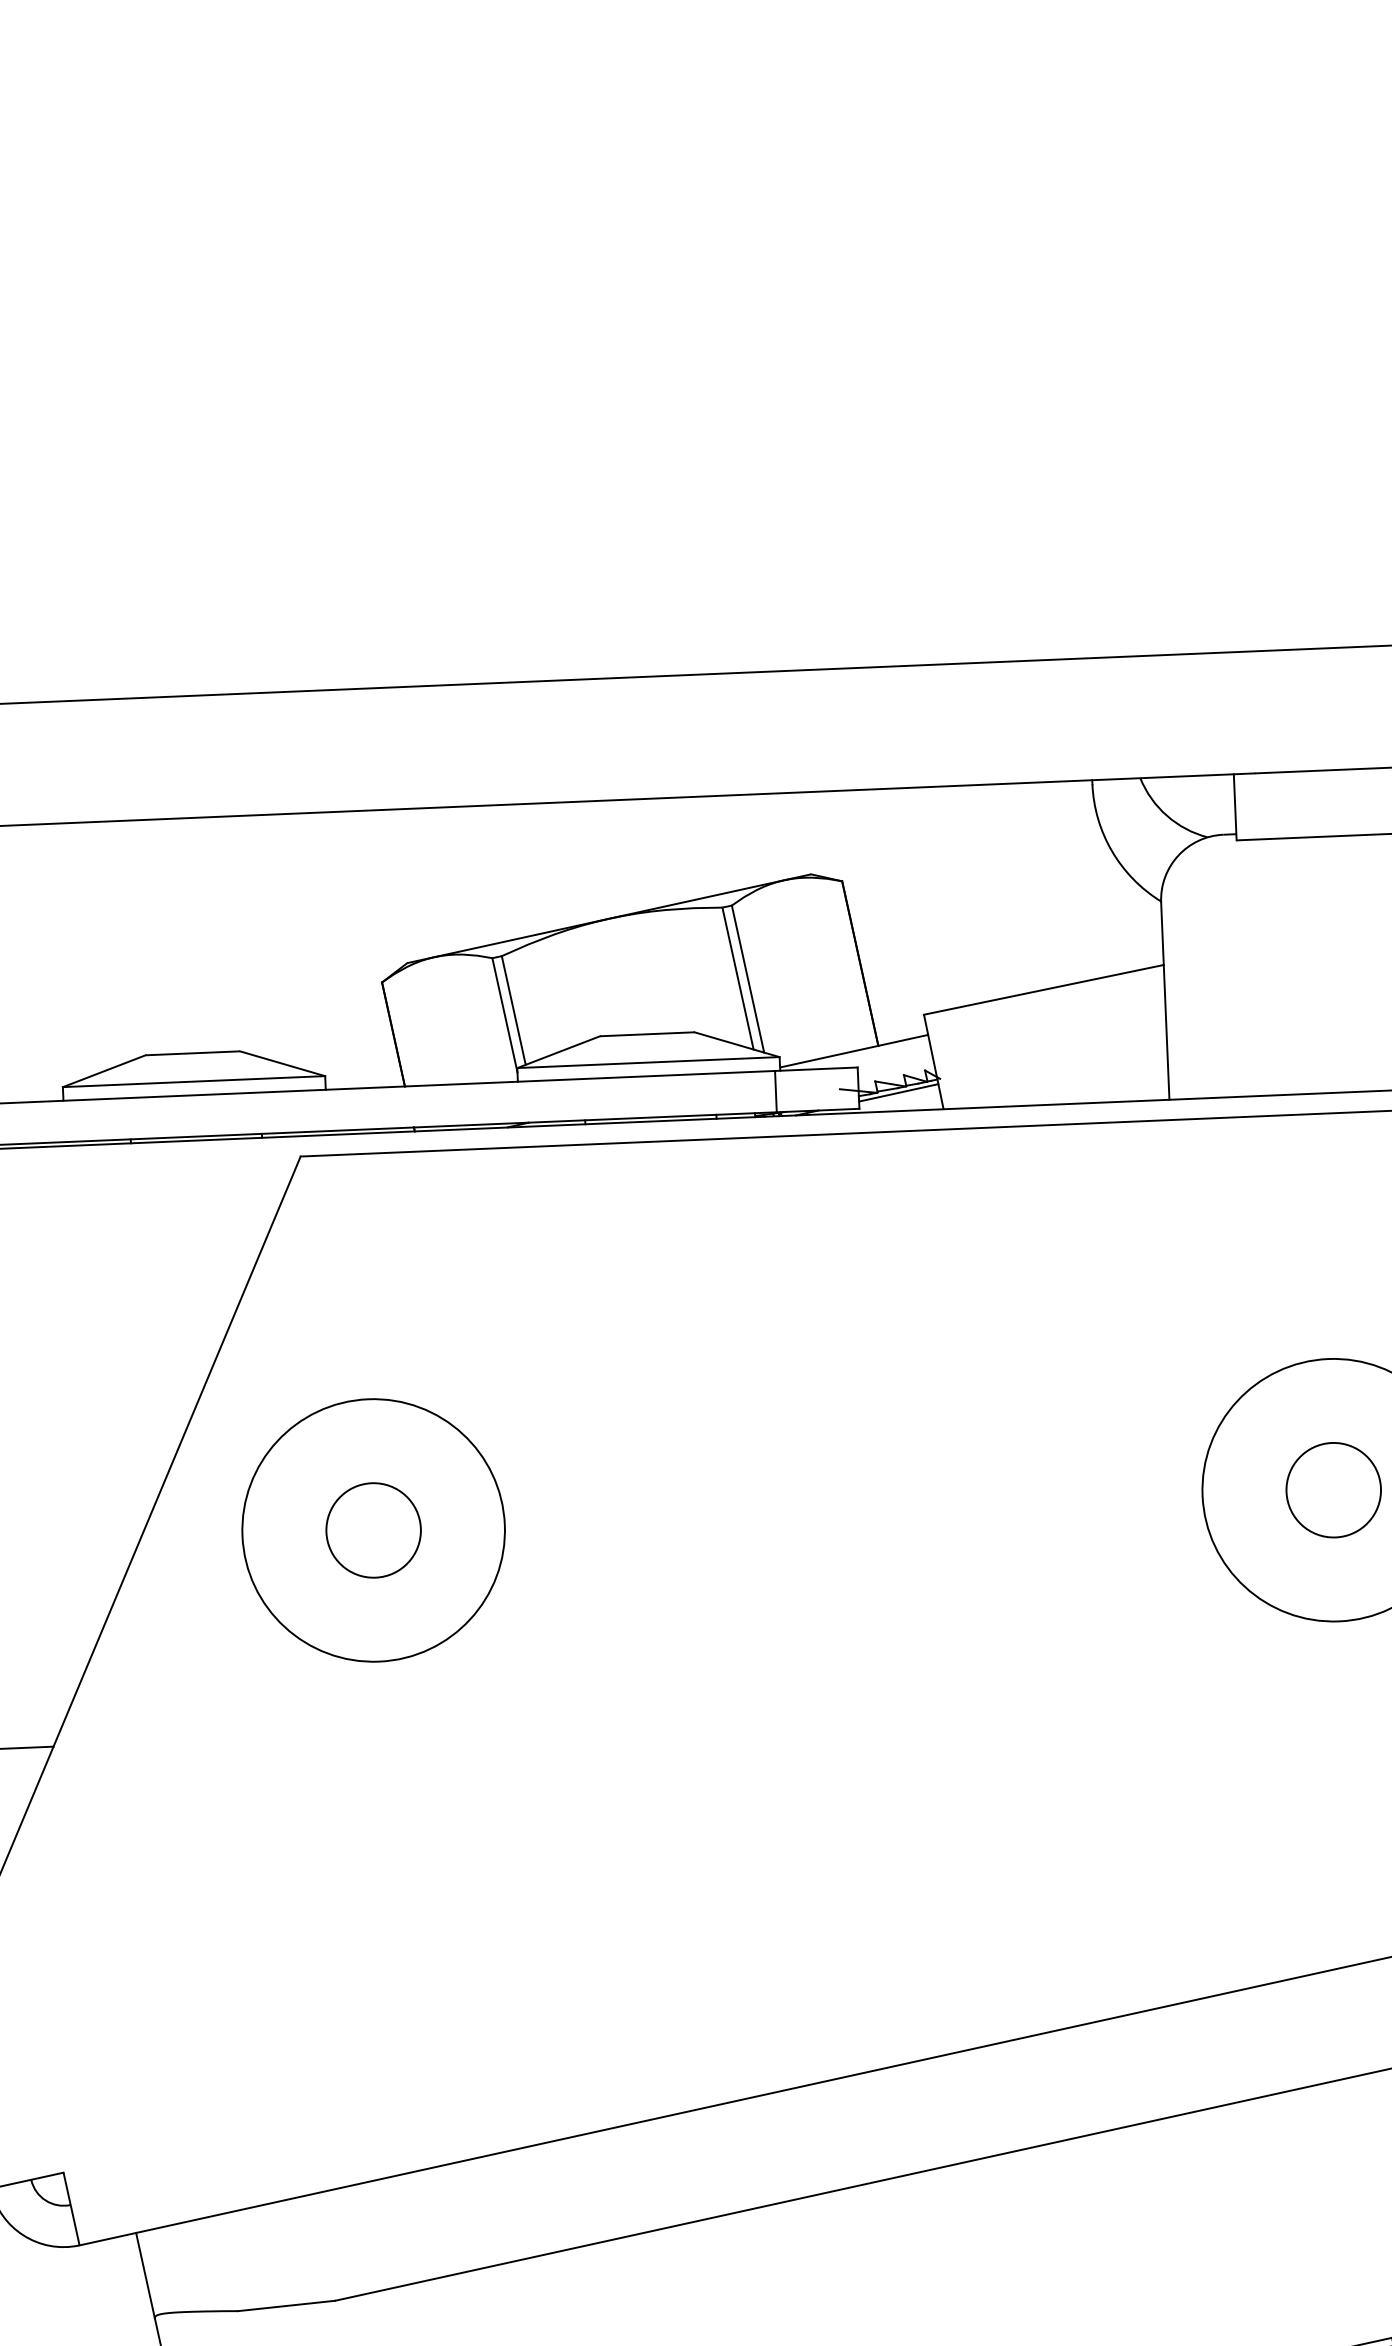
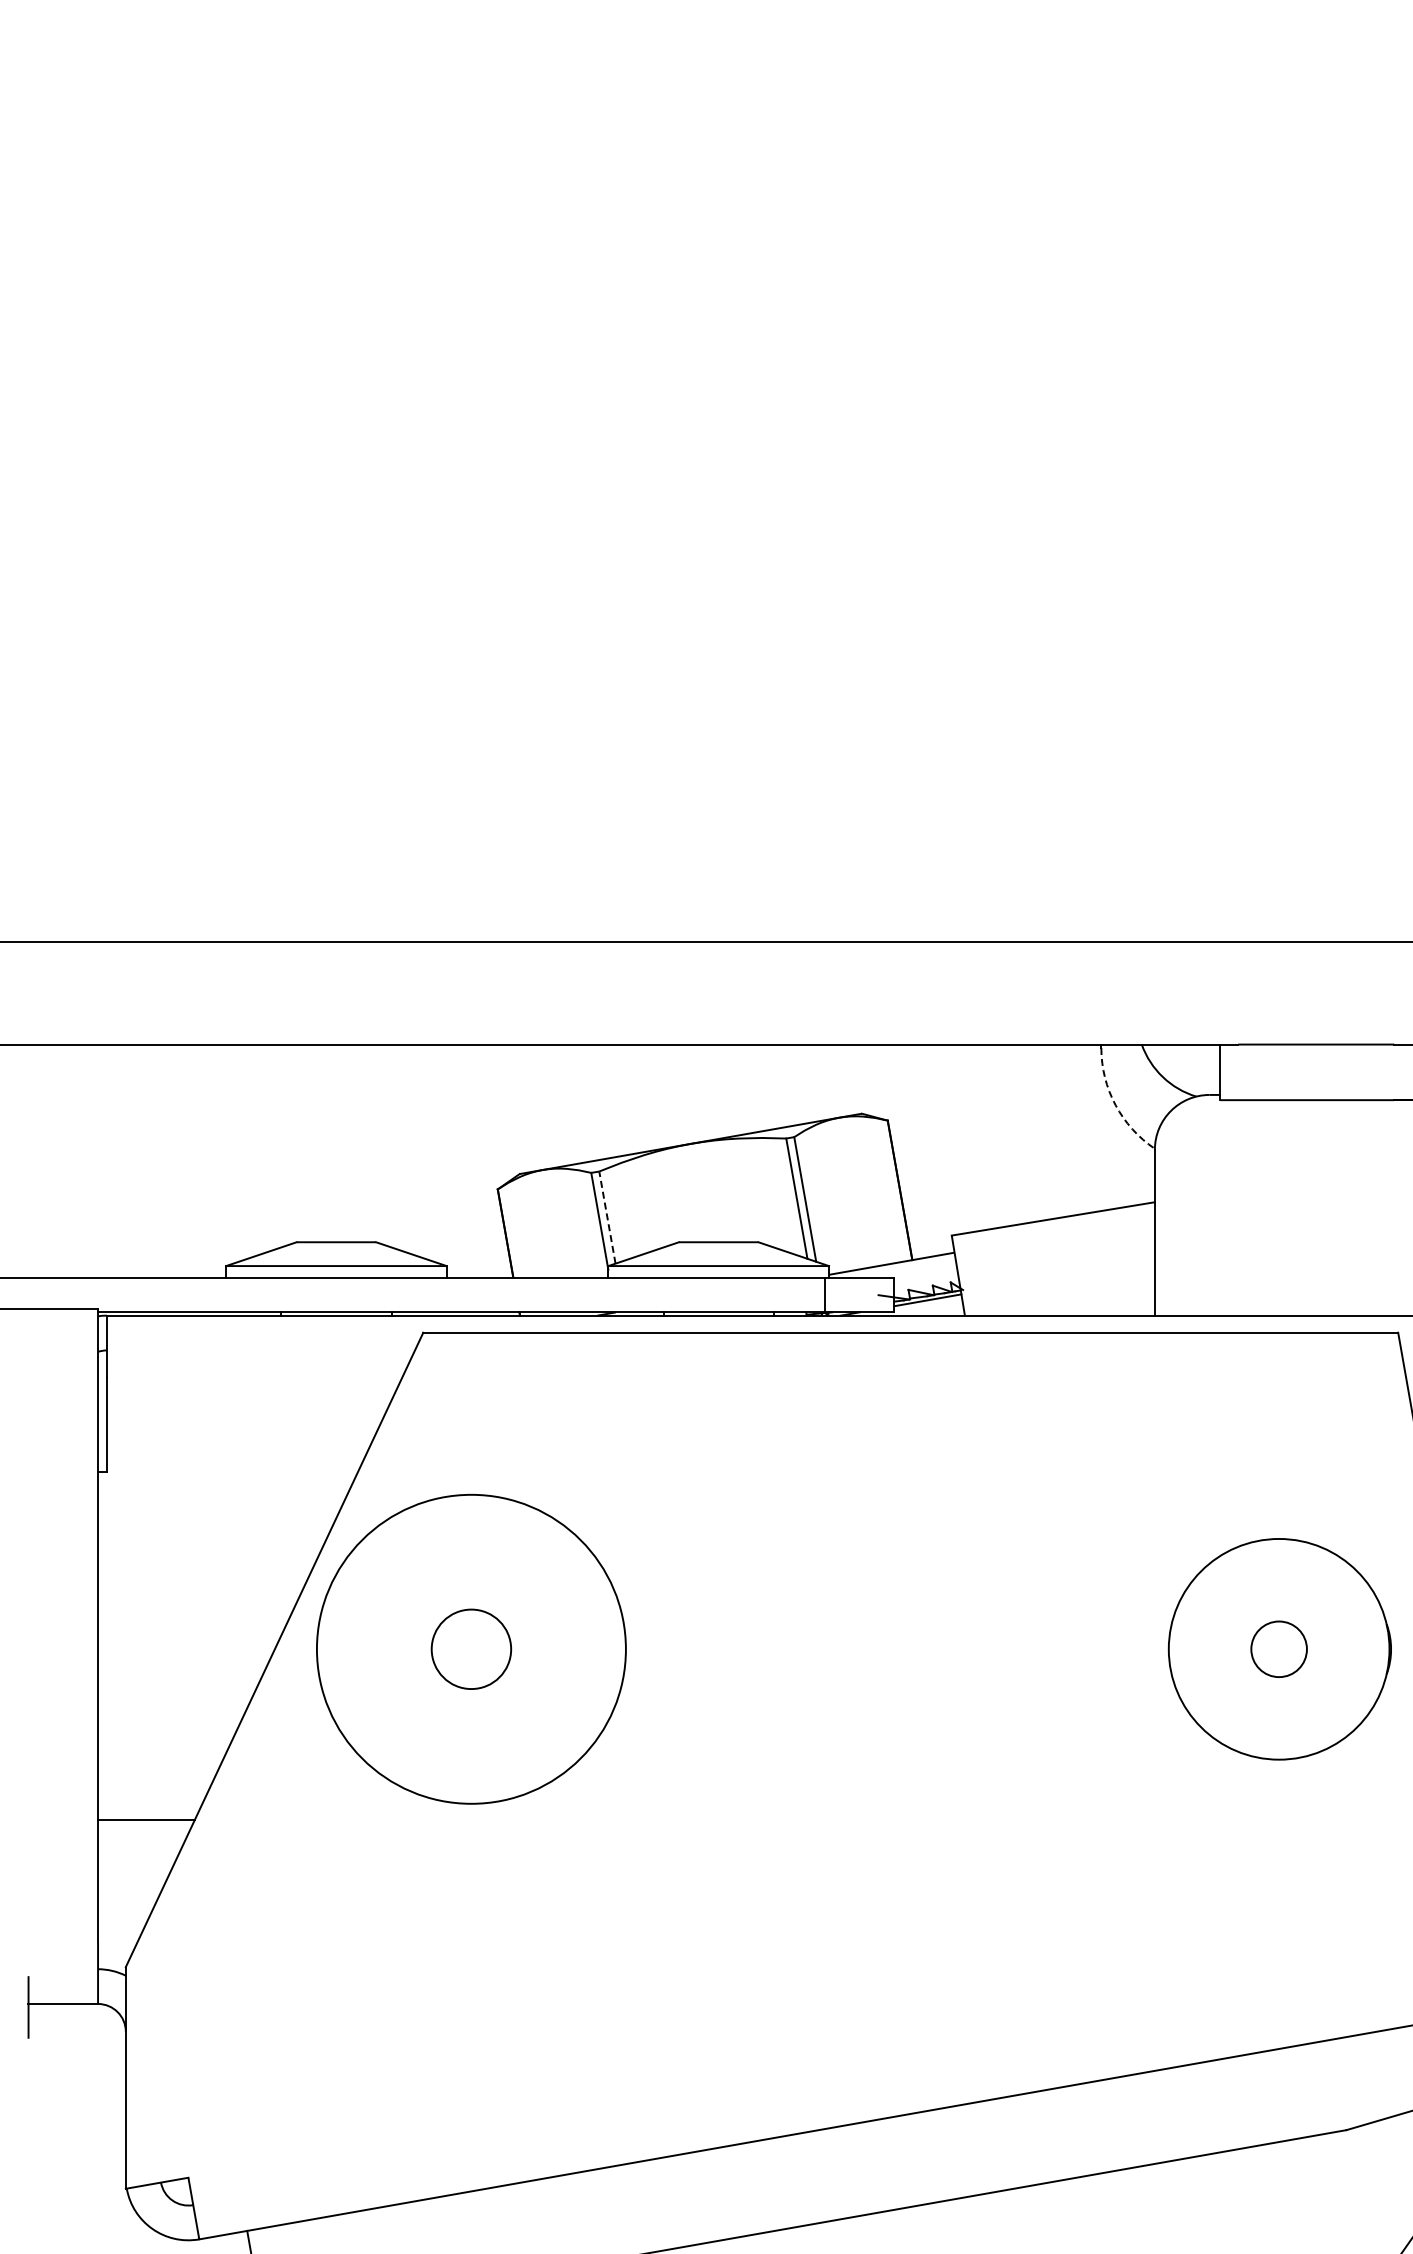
arc: (1112, 851) -> (1115, 1105), solid -> dashed
line: (513, 1010) -> (607, 1217), solid -> dashed
circle: (1332, 1490) -> (1278, 1649), size x0.7
circle: (373, 1529) -> (471, 1648), size x1.4

